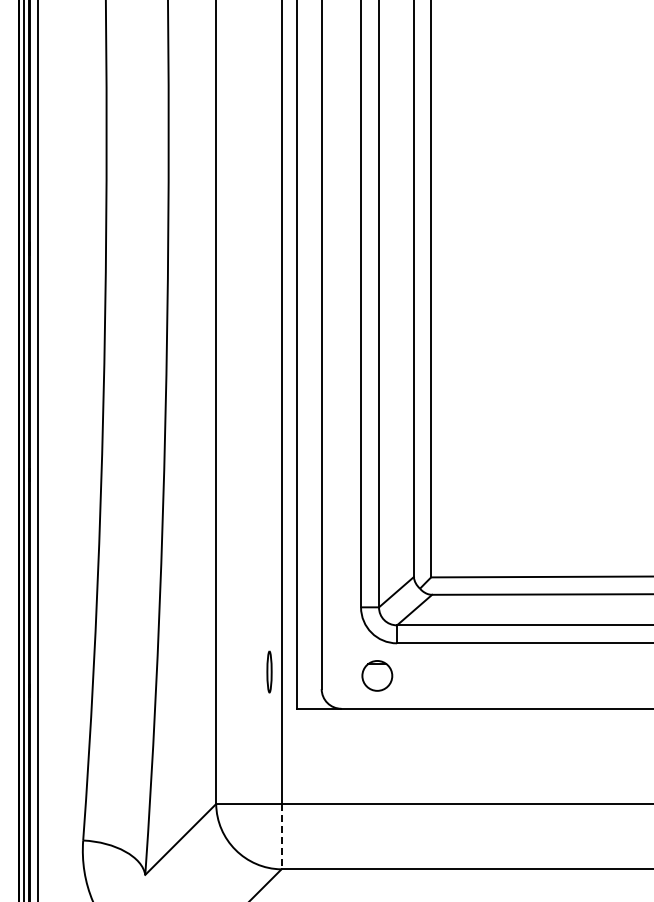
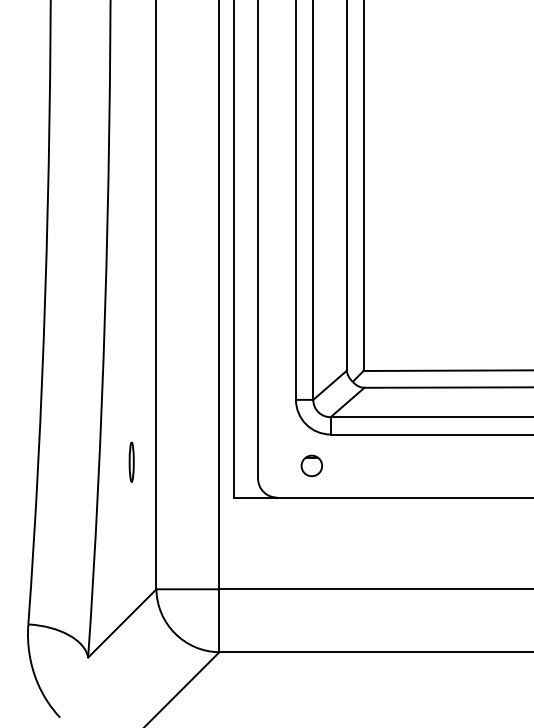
part: (269, 671) -> (131, 461), moved
circle: (377, 675) -> (311, 465), size x0.71
line: (281, 836) -> (219, 620), dashed -> solid

